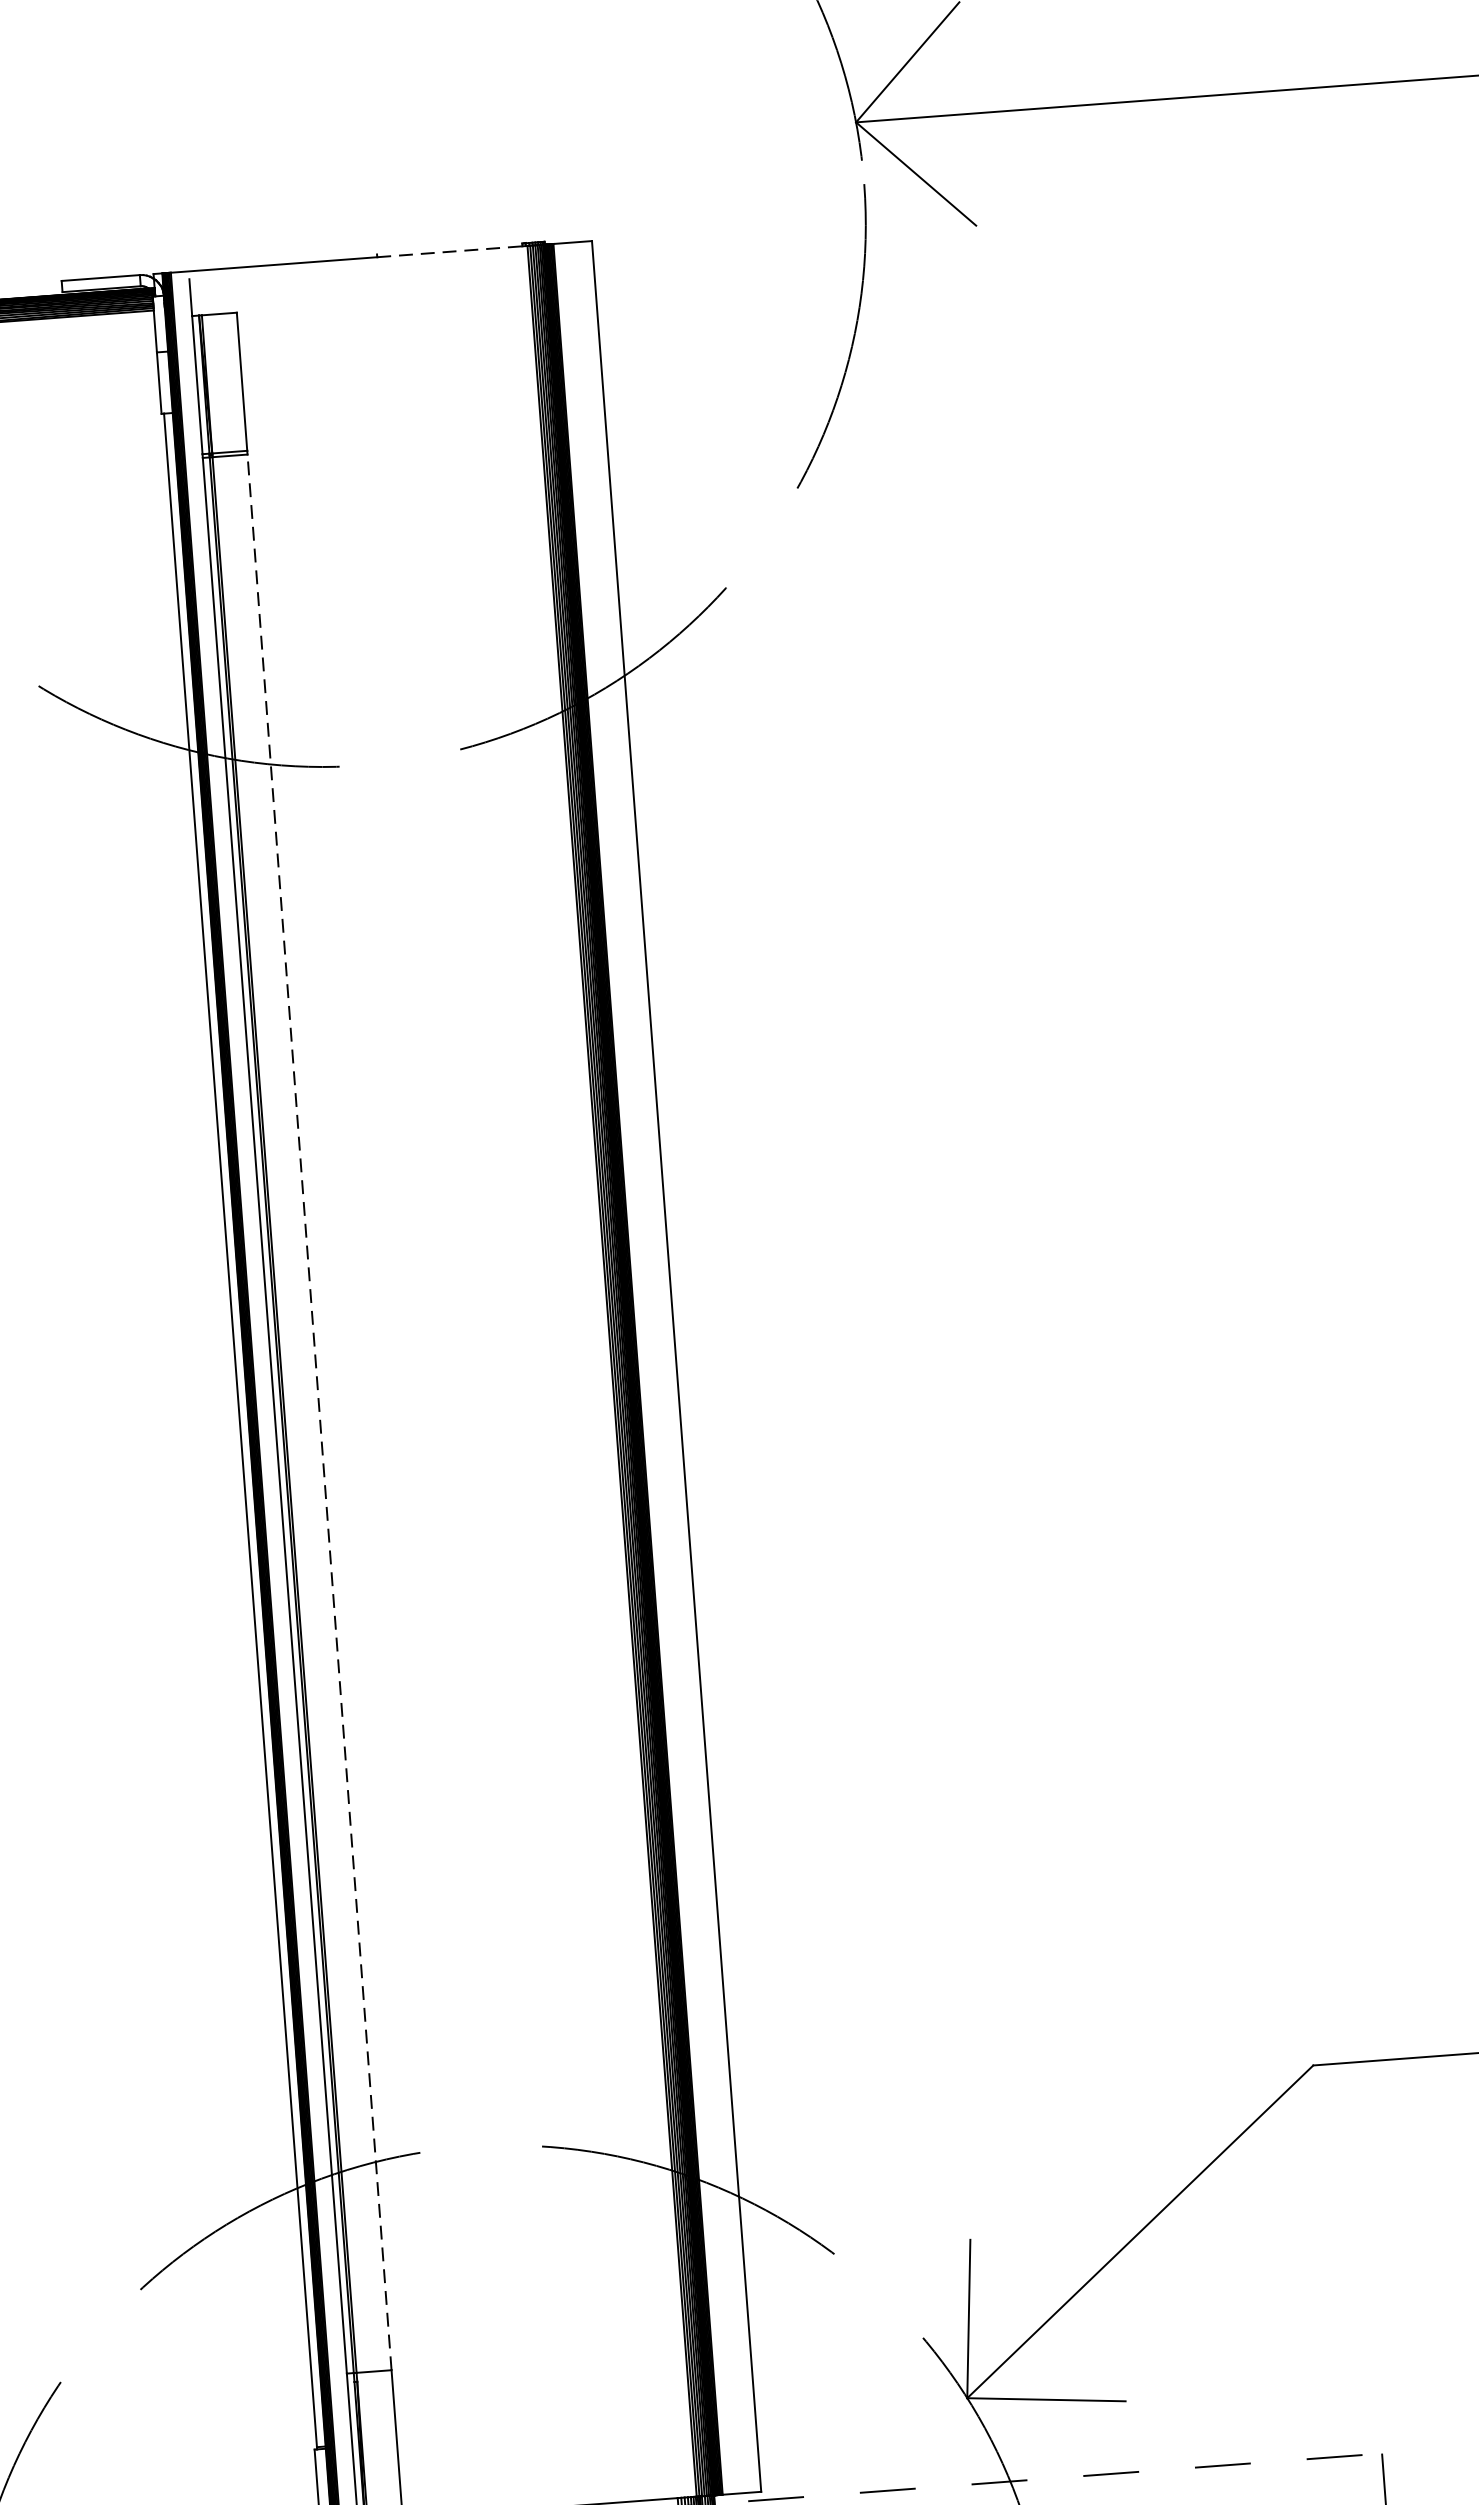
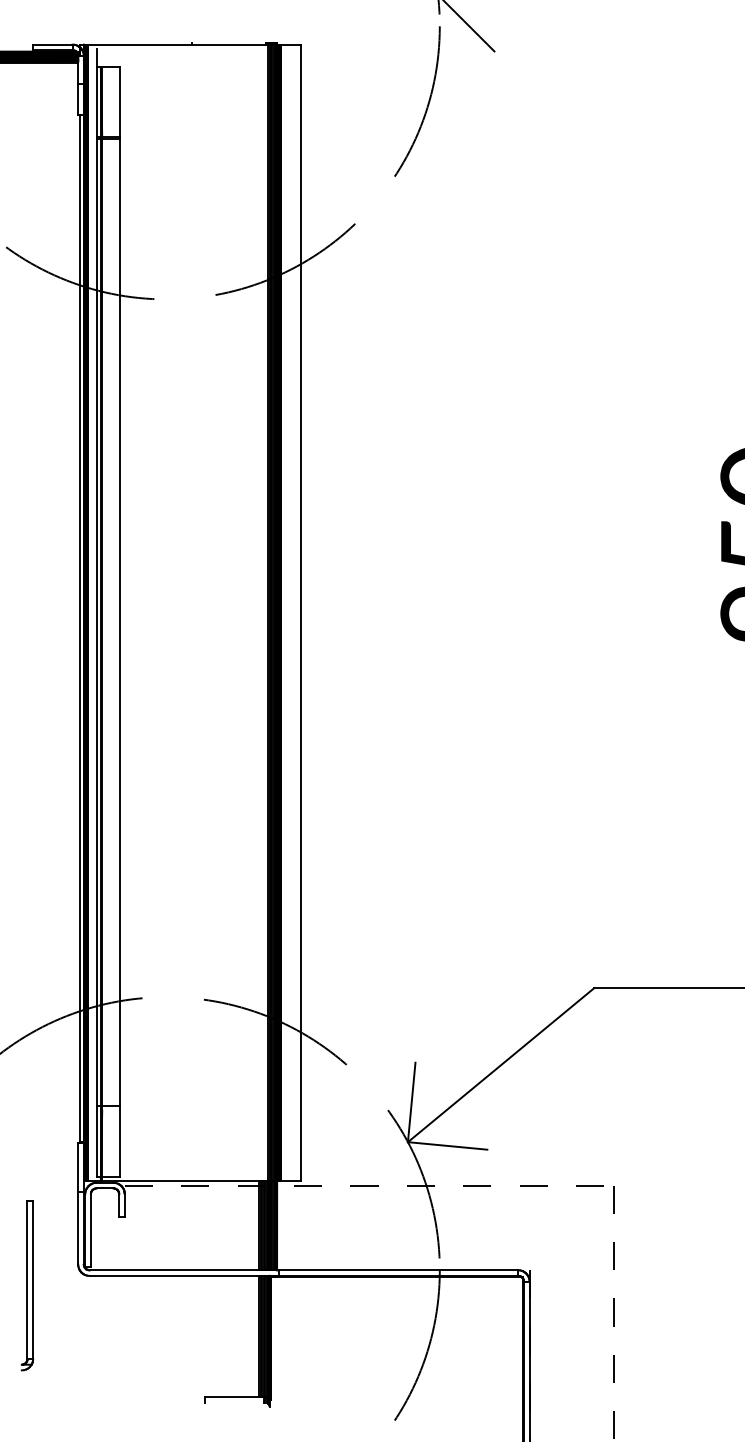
line: (450, 251) -> (229, 44), dashed -> solid
line: (318, 1412) -> (119, 622), dashed -> solid

